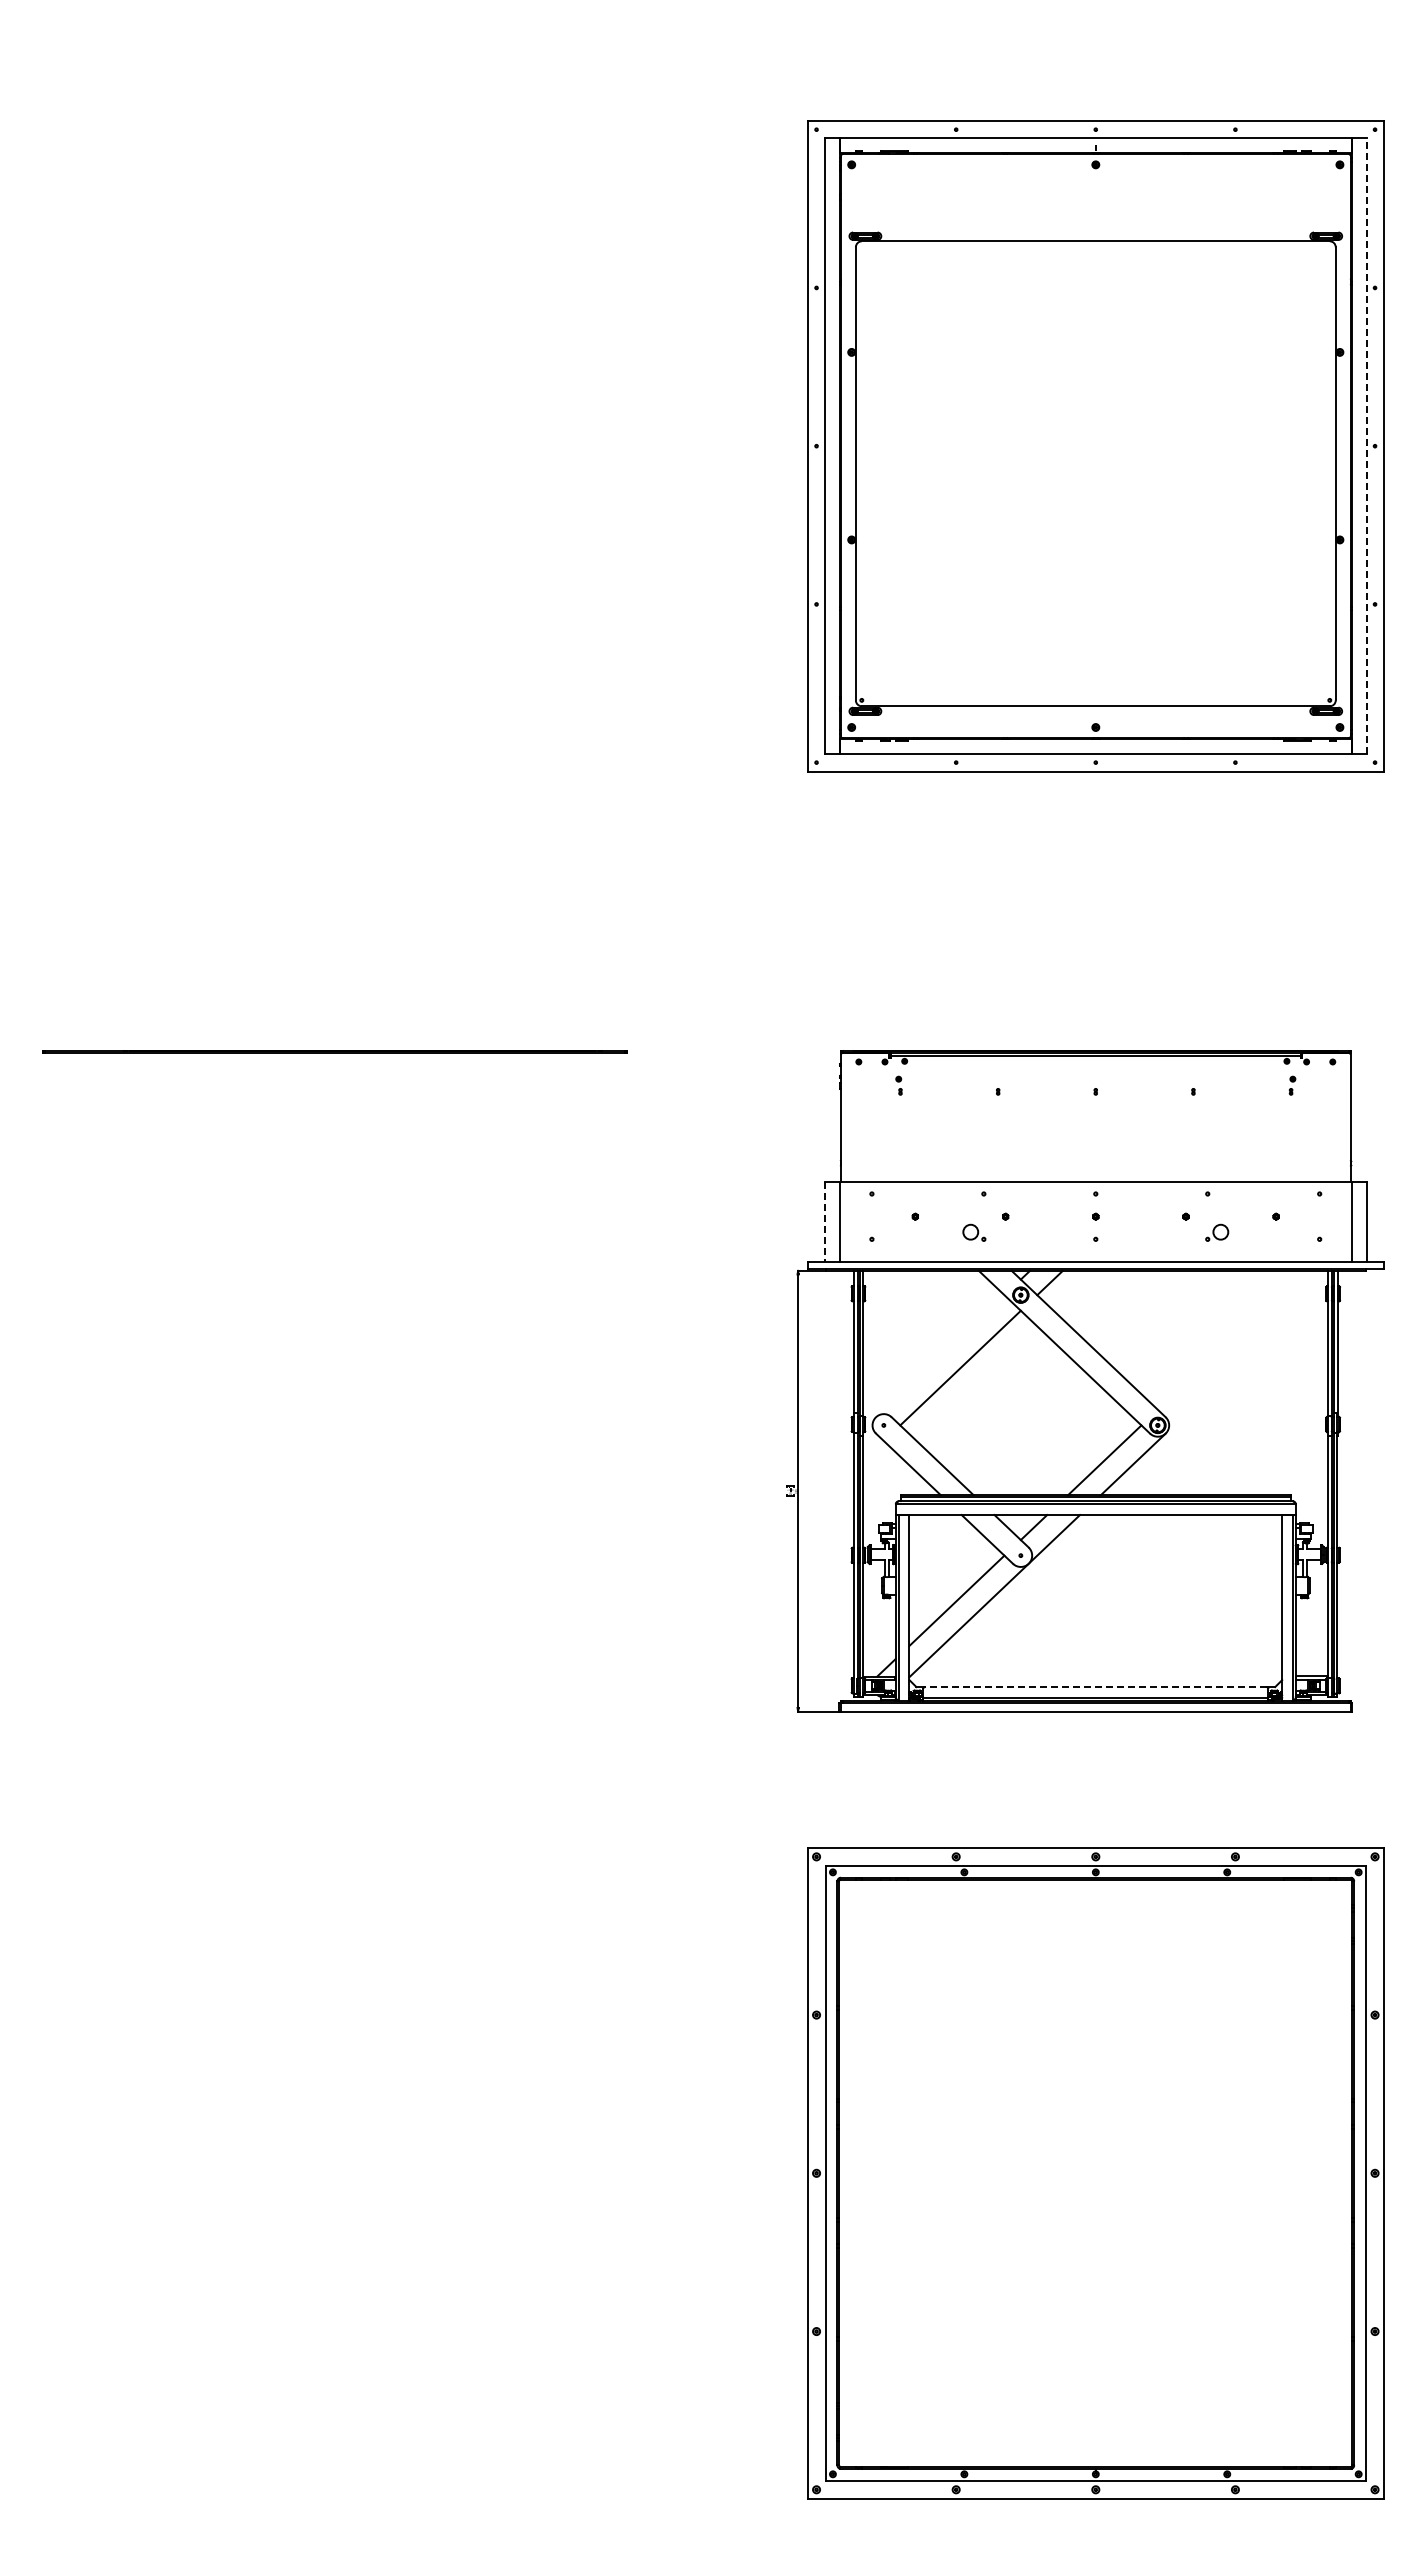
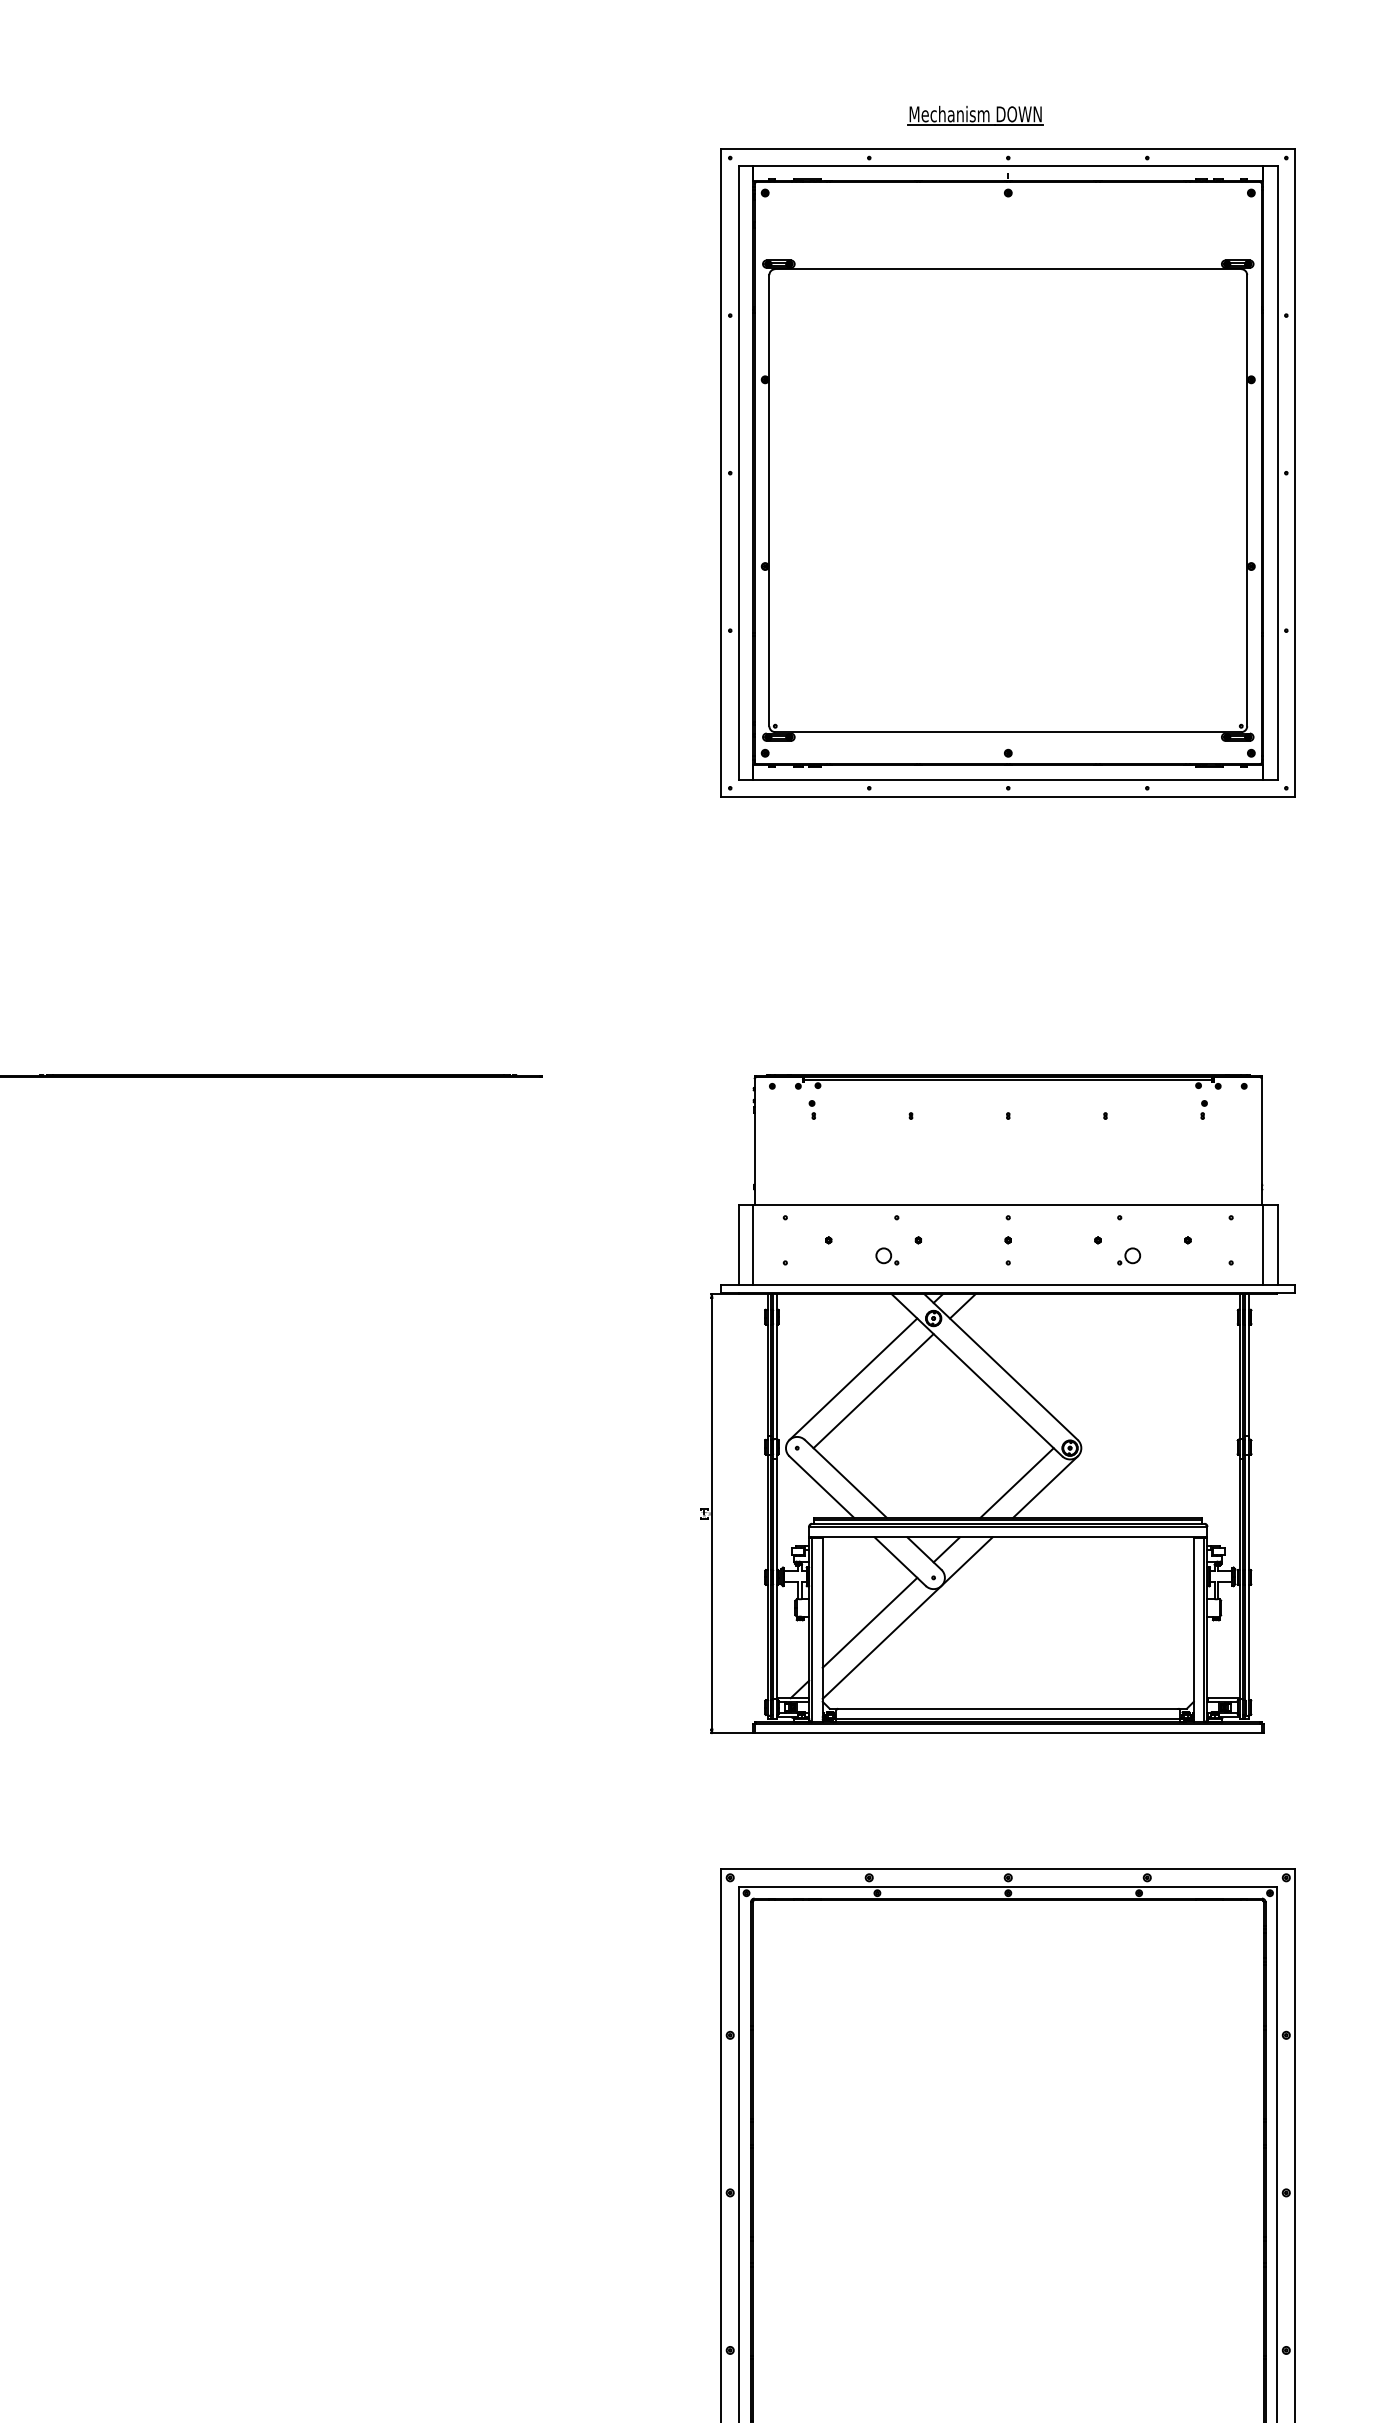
part: (1062, 87) -> (975, 116), added
line: (1366, 445) -> (1277, 472), dashed -> solid
line: (824, 1222) -> (738, 1246), dashed -> solid
line: (940, 1356) -> (853, 1379), added
line: (1095, 1687) -> (1007, 1709), dashed -> solid

